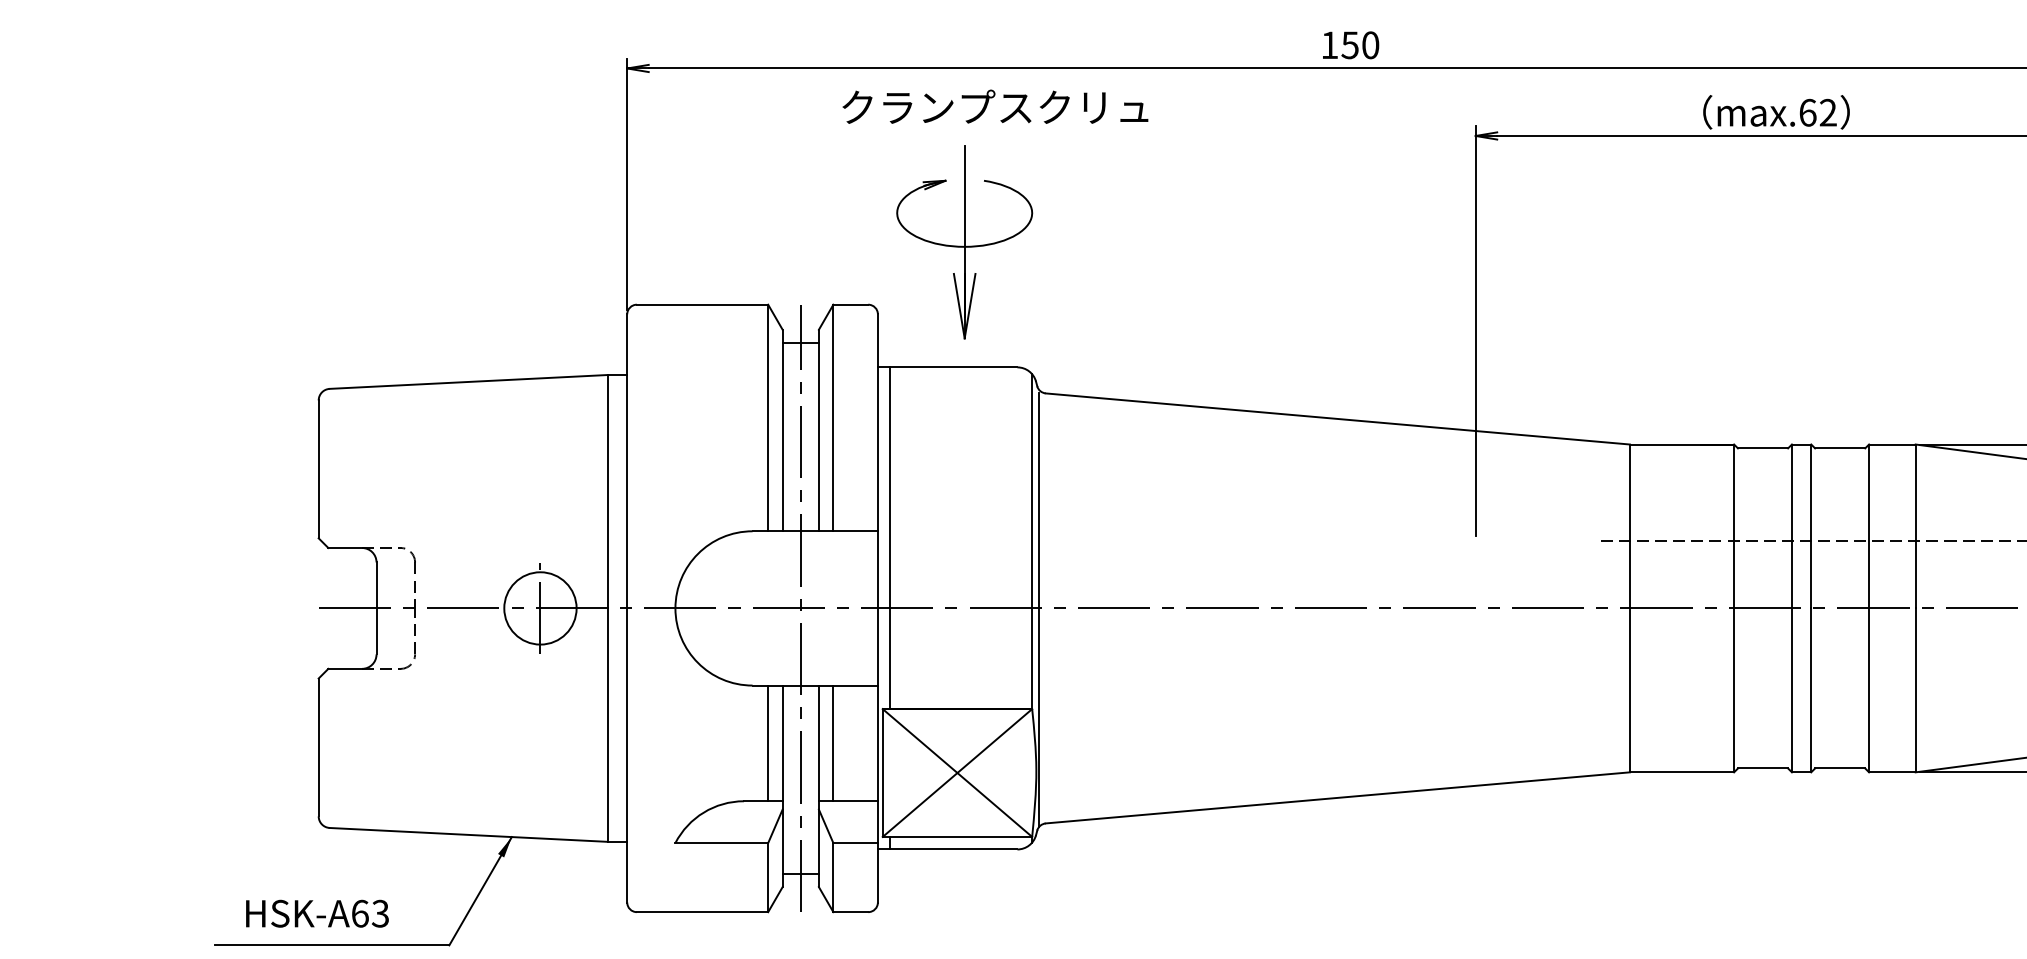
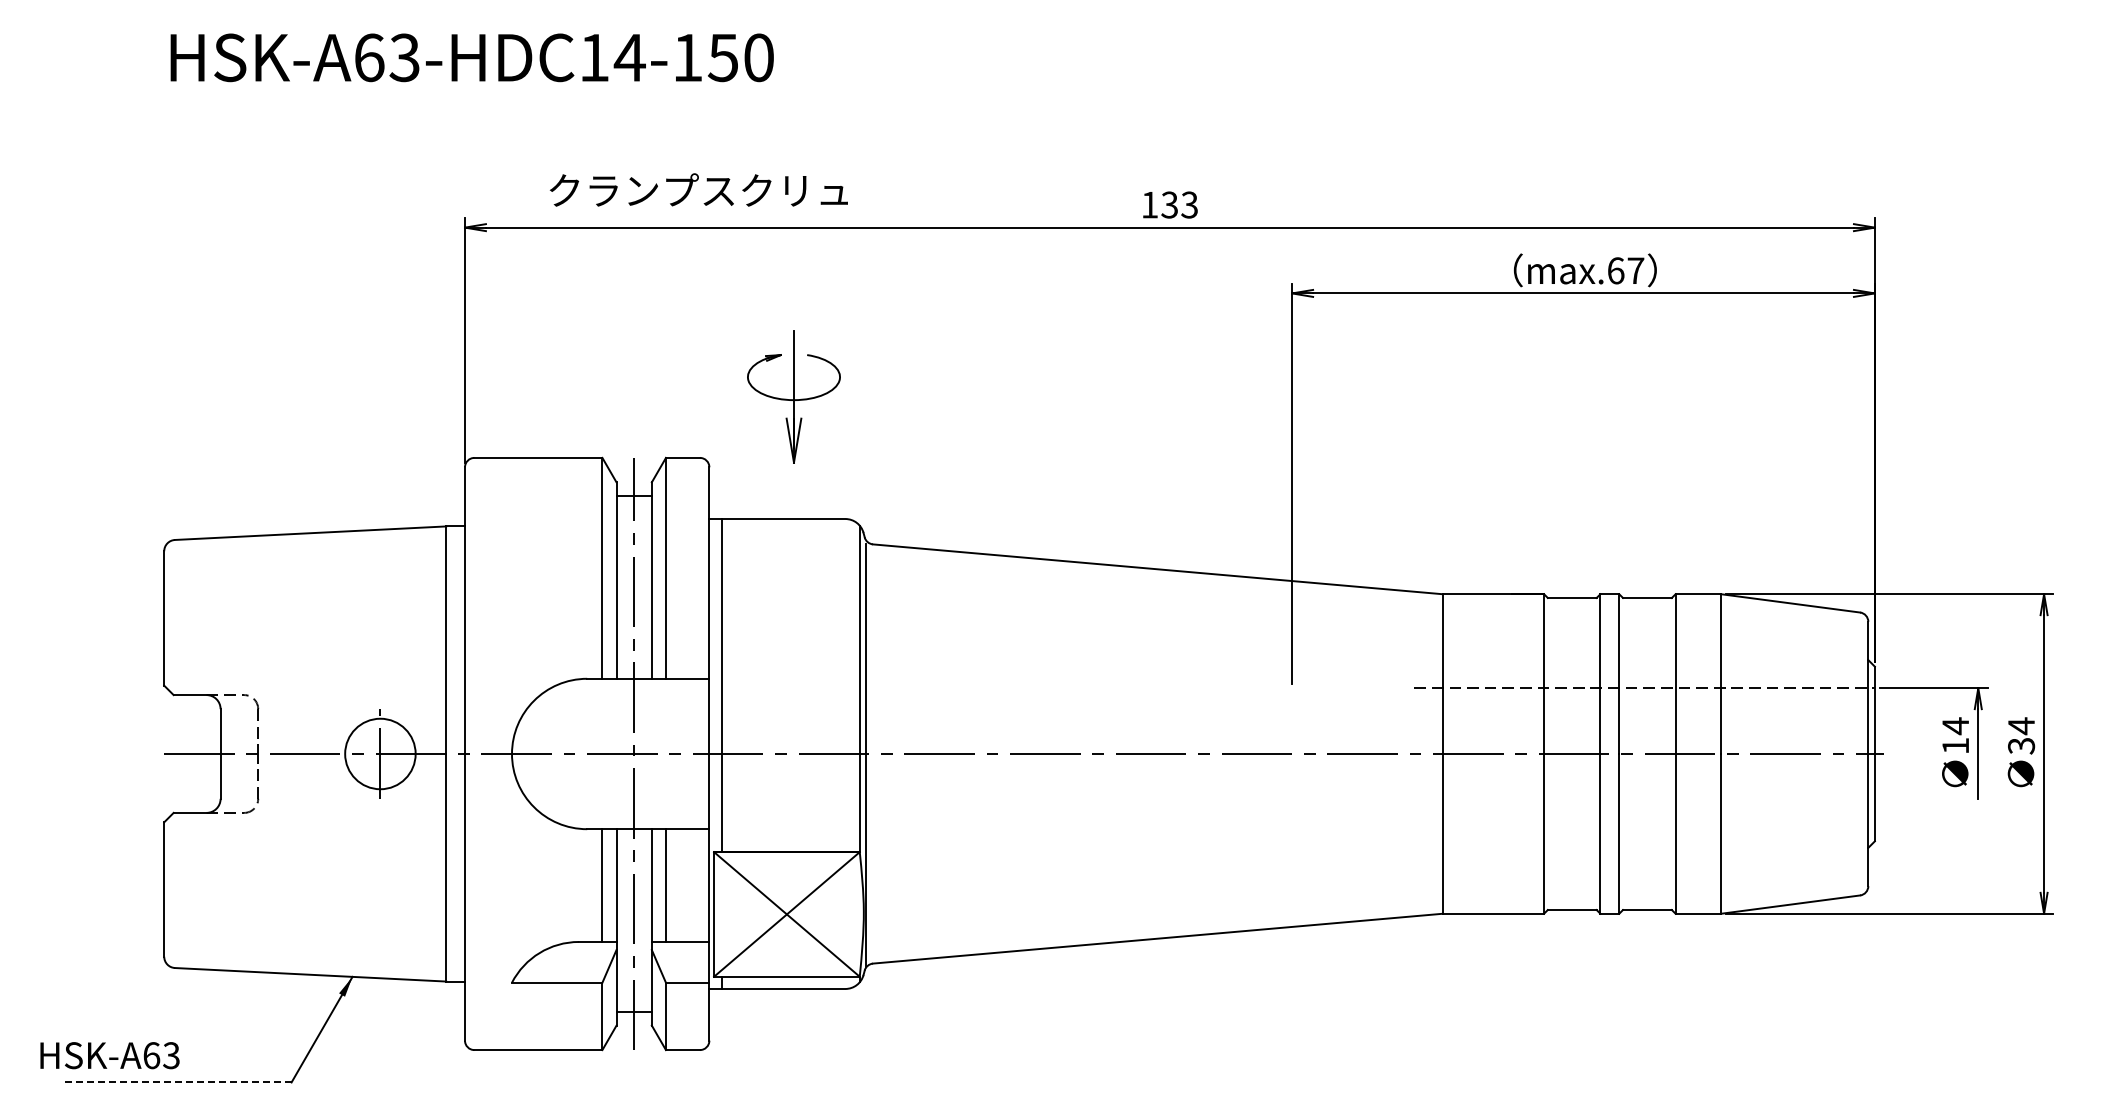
text: (1360, 44) -> (1179, 204), 150 -> 133
text: (994, 106) -> (698, 189), moved
text: (1827, 112) -> (1635, 270), max.62 -> max.67
part: (964, 241) -> (793, 396), size x0.7
text: (316, 913) -> (109, 1055), moved
line: (332, 945) -> (177, 1082), solid -> dashed

